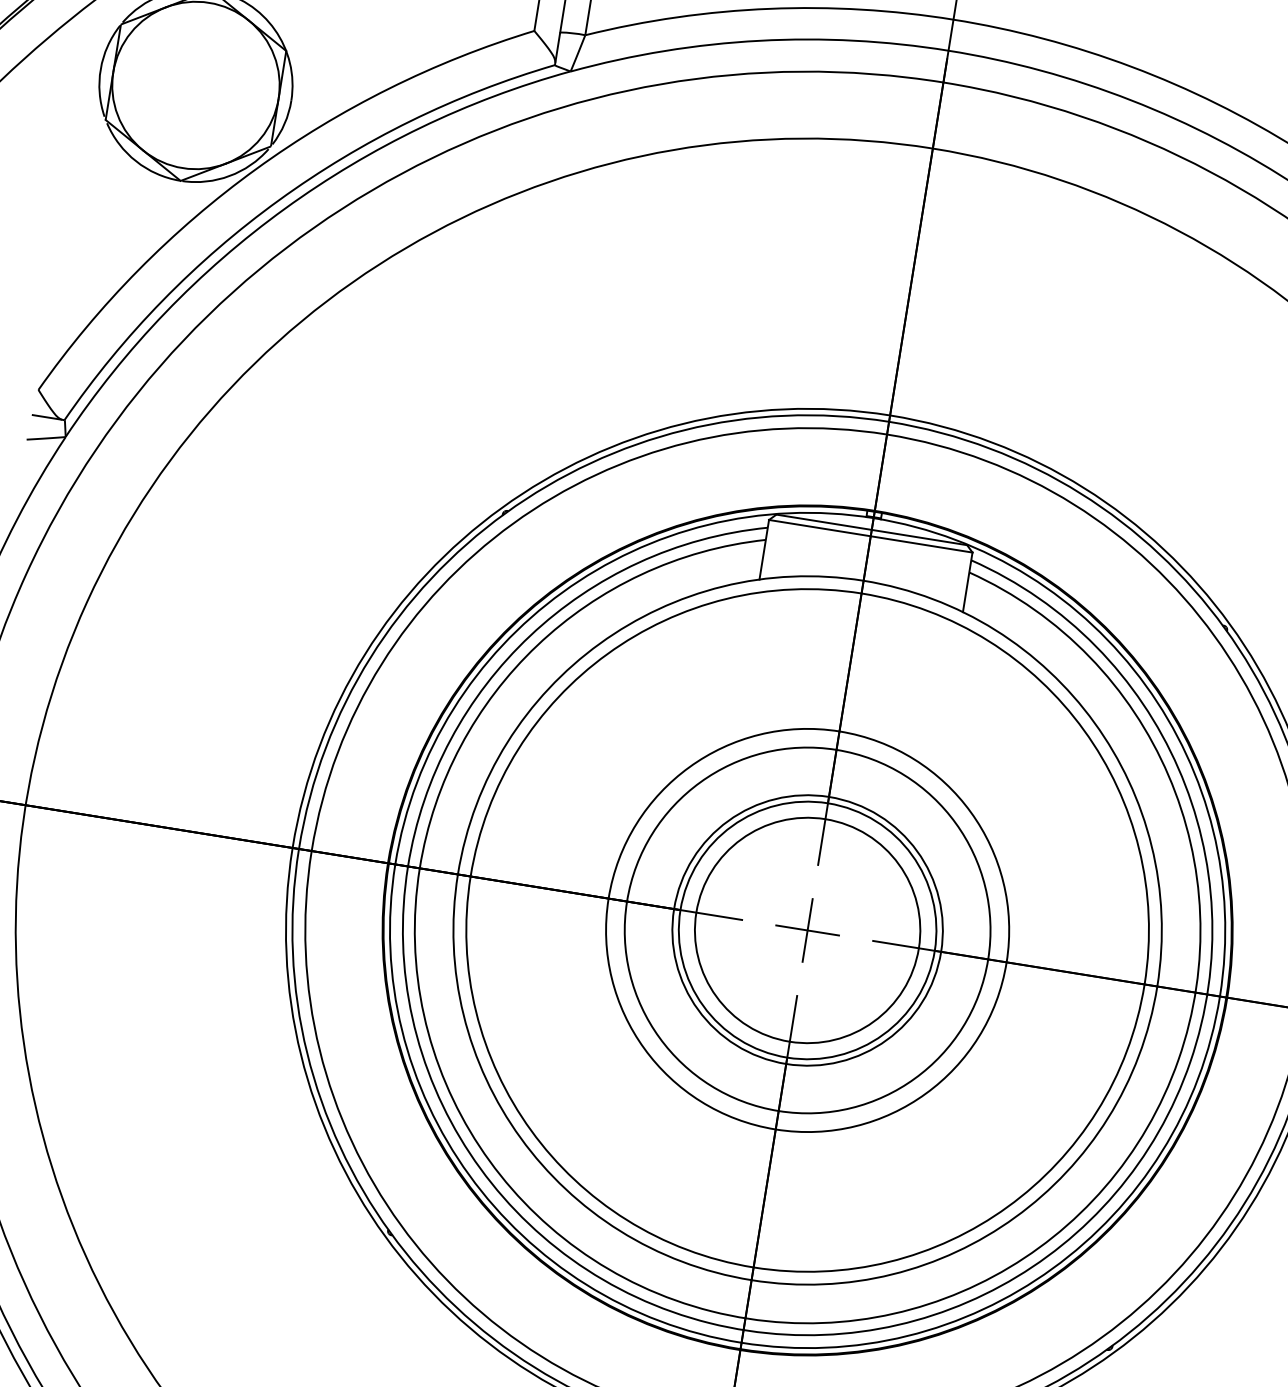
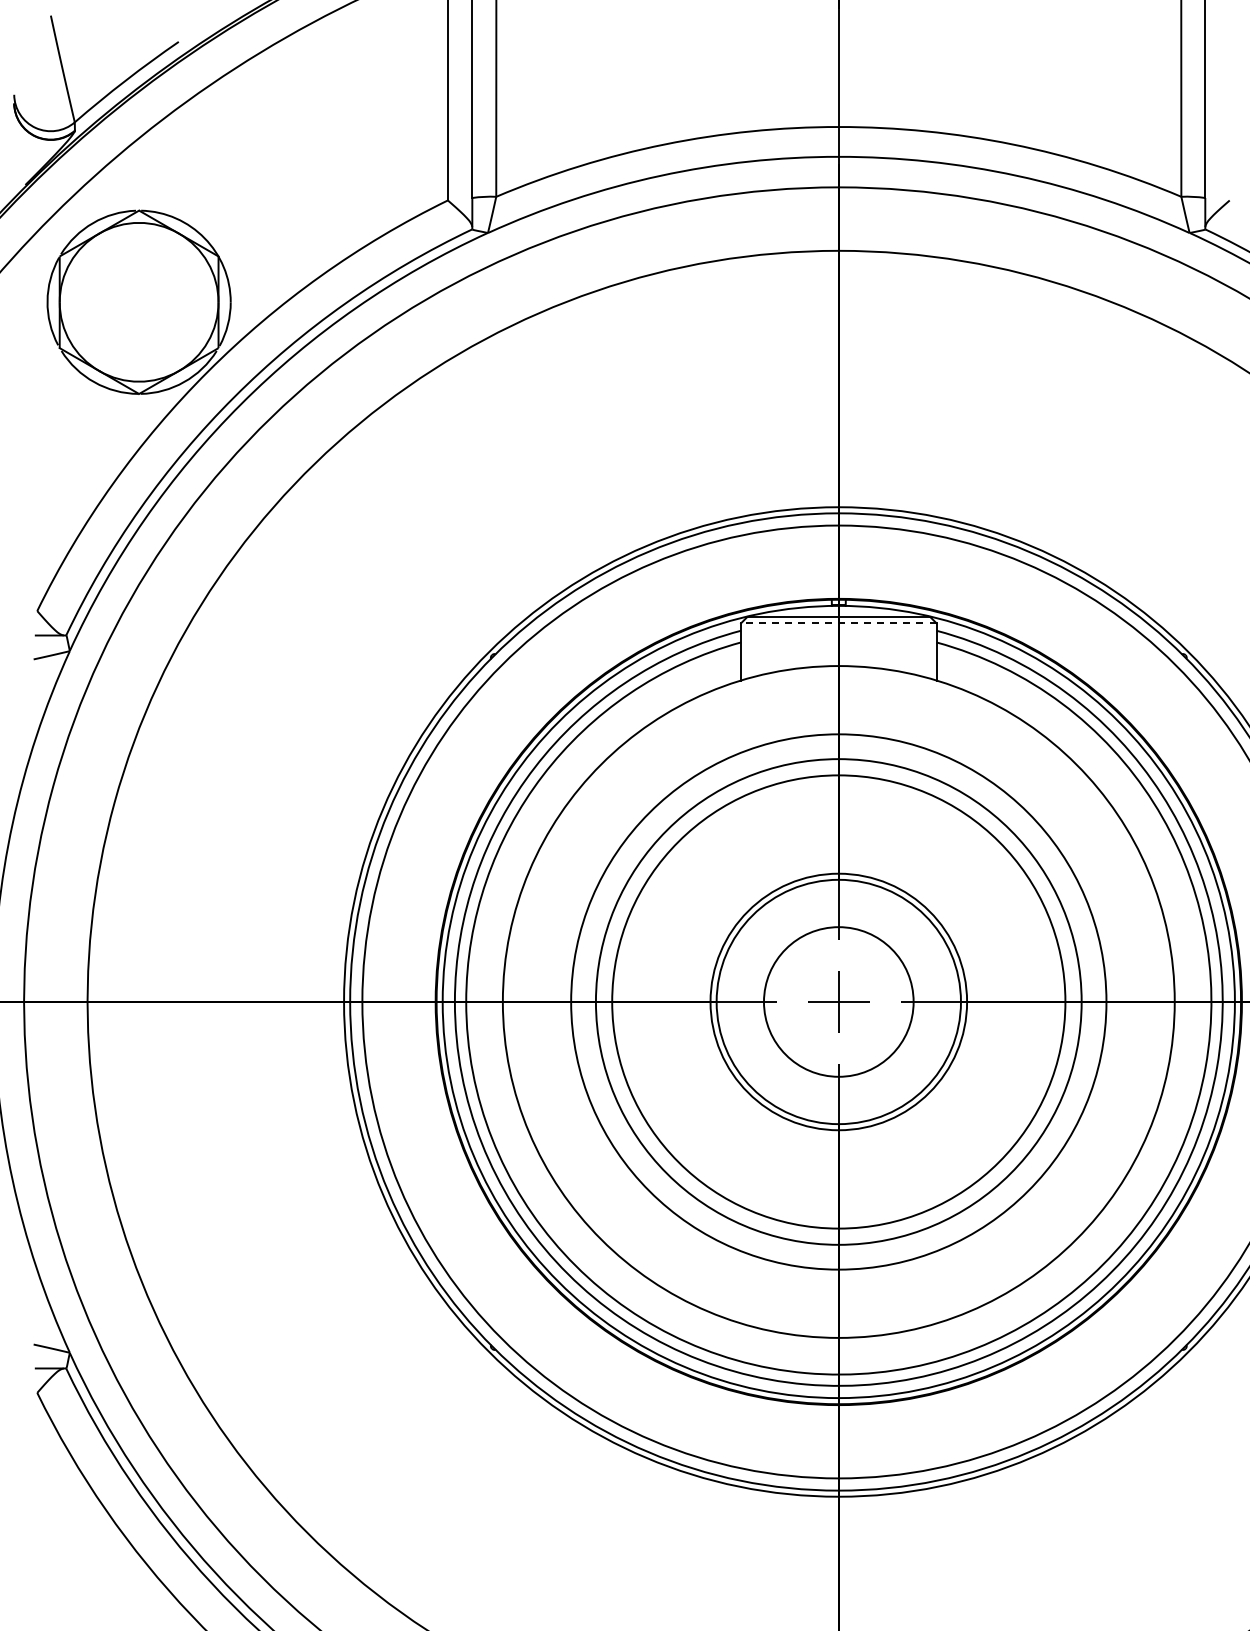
line: (870, 536) -> (838, 623), solid -> dashed
circle: (807, 929) -> (838, 1001), size x0.7
circle: (807, 929) -> (838, 1001), size x0.7
circle: (807, 929) -> (838, 1001), size x1.4
circle: (807, 929) -> (838, 1001), size x1.4

